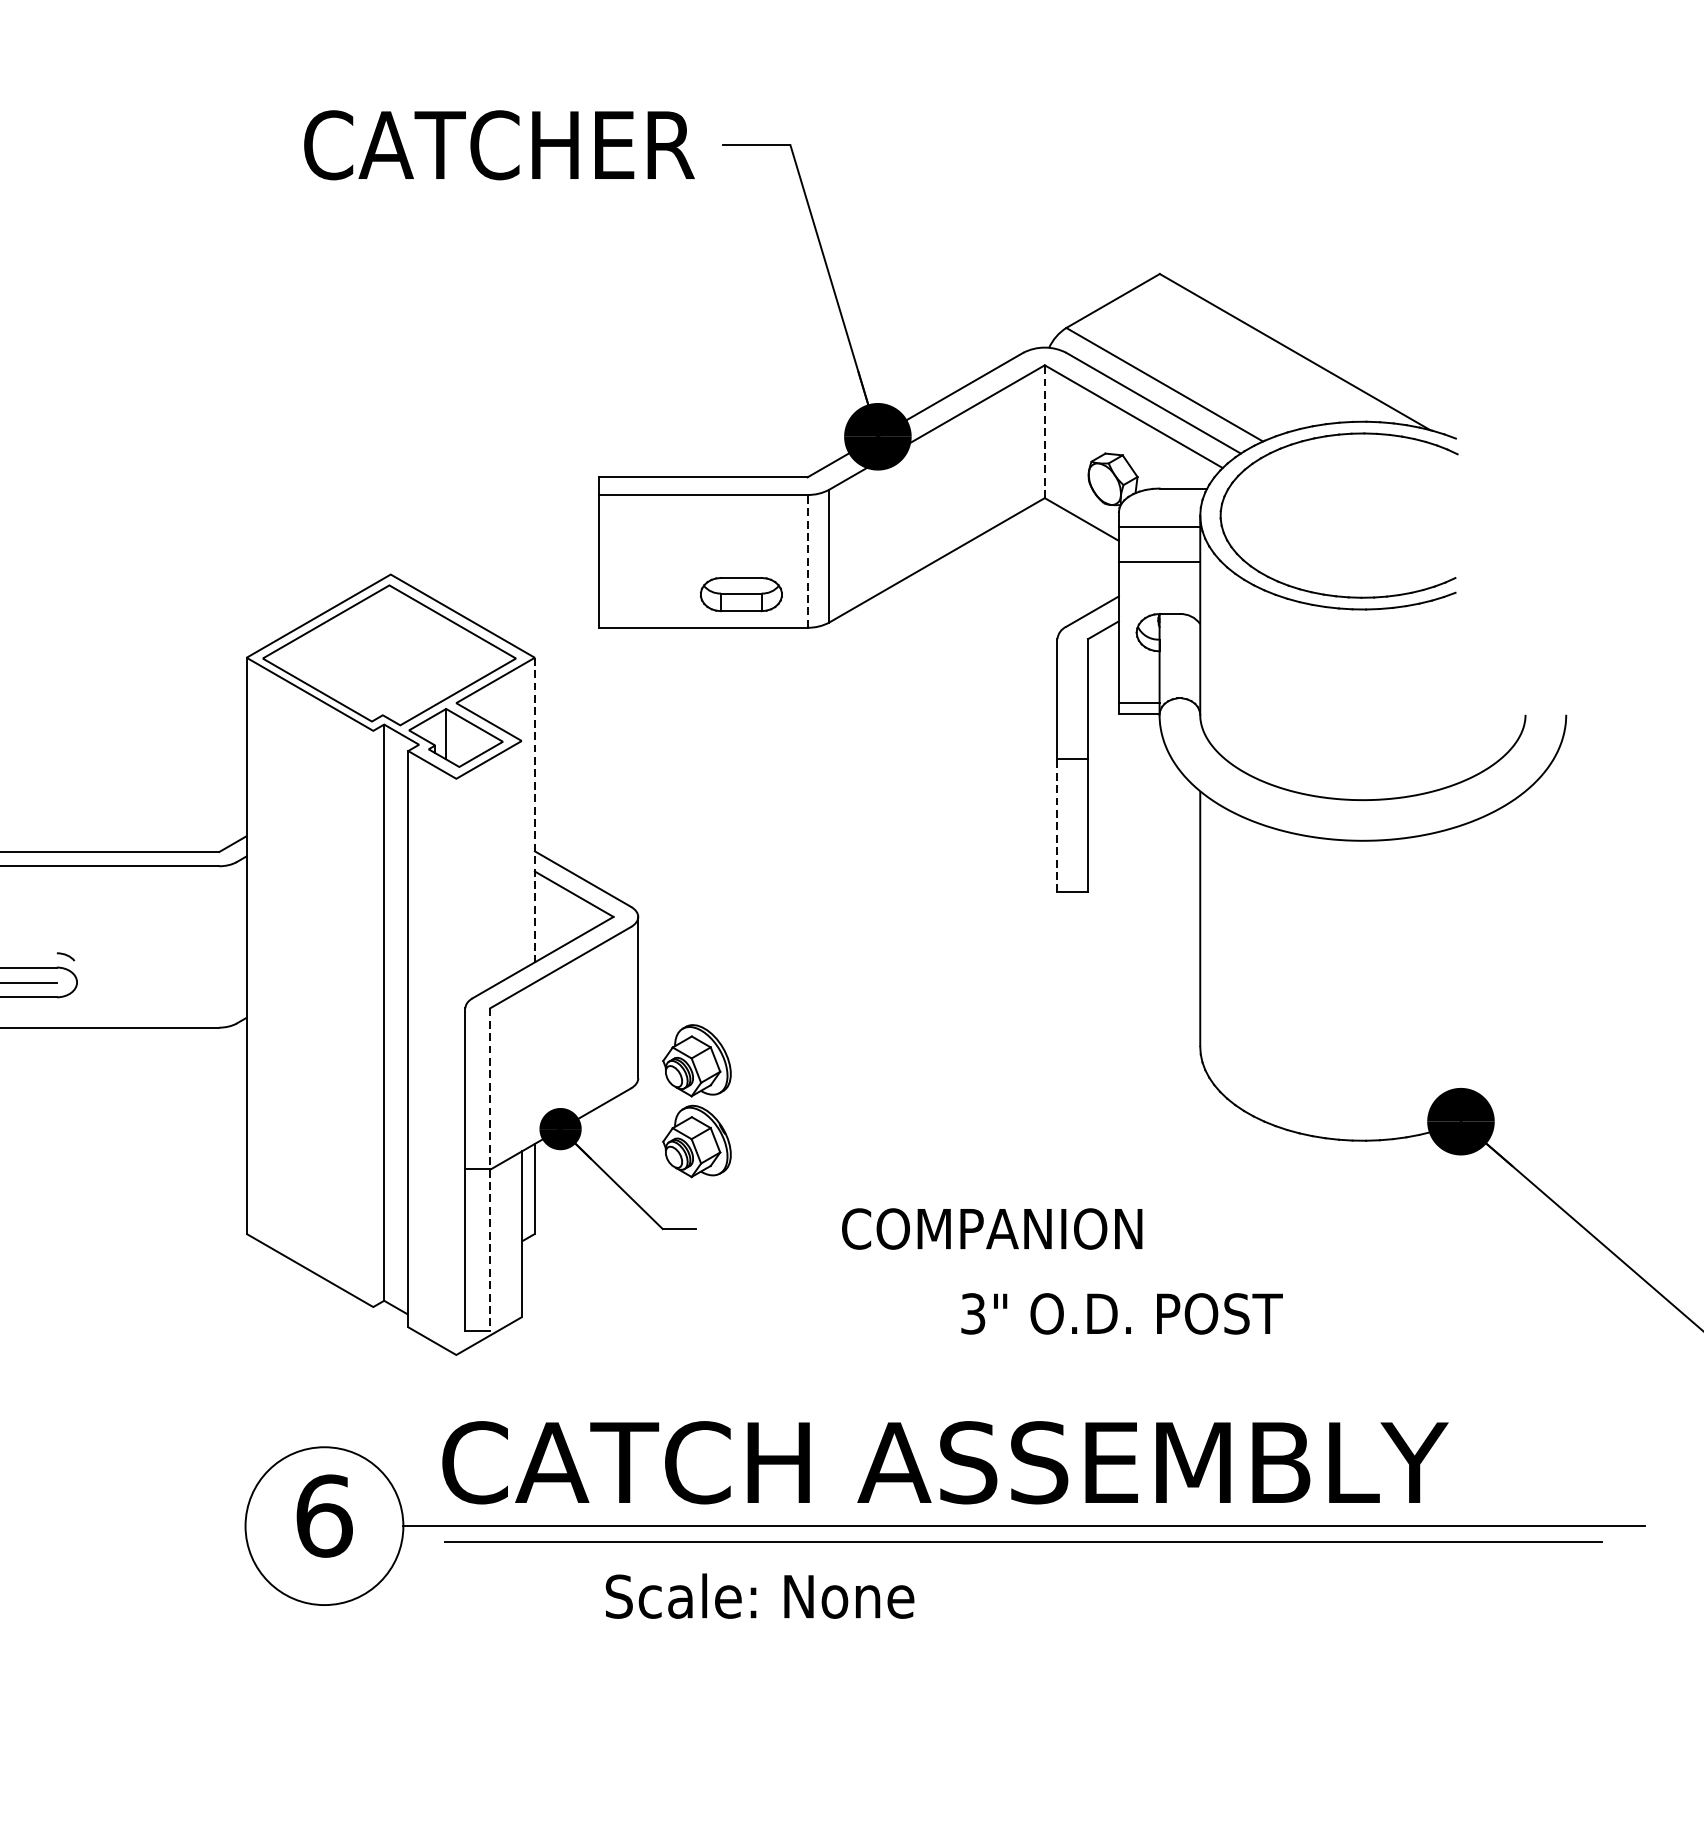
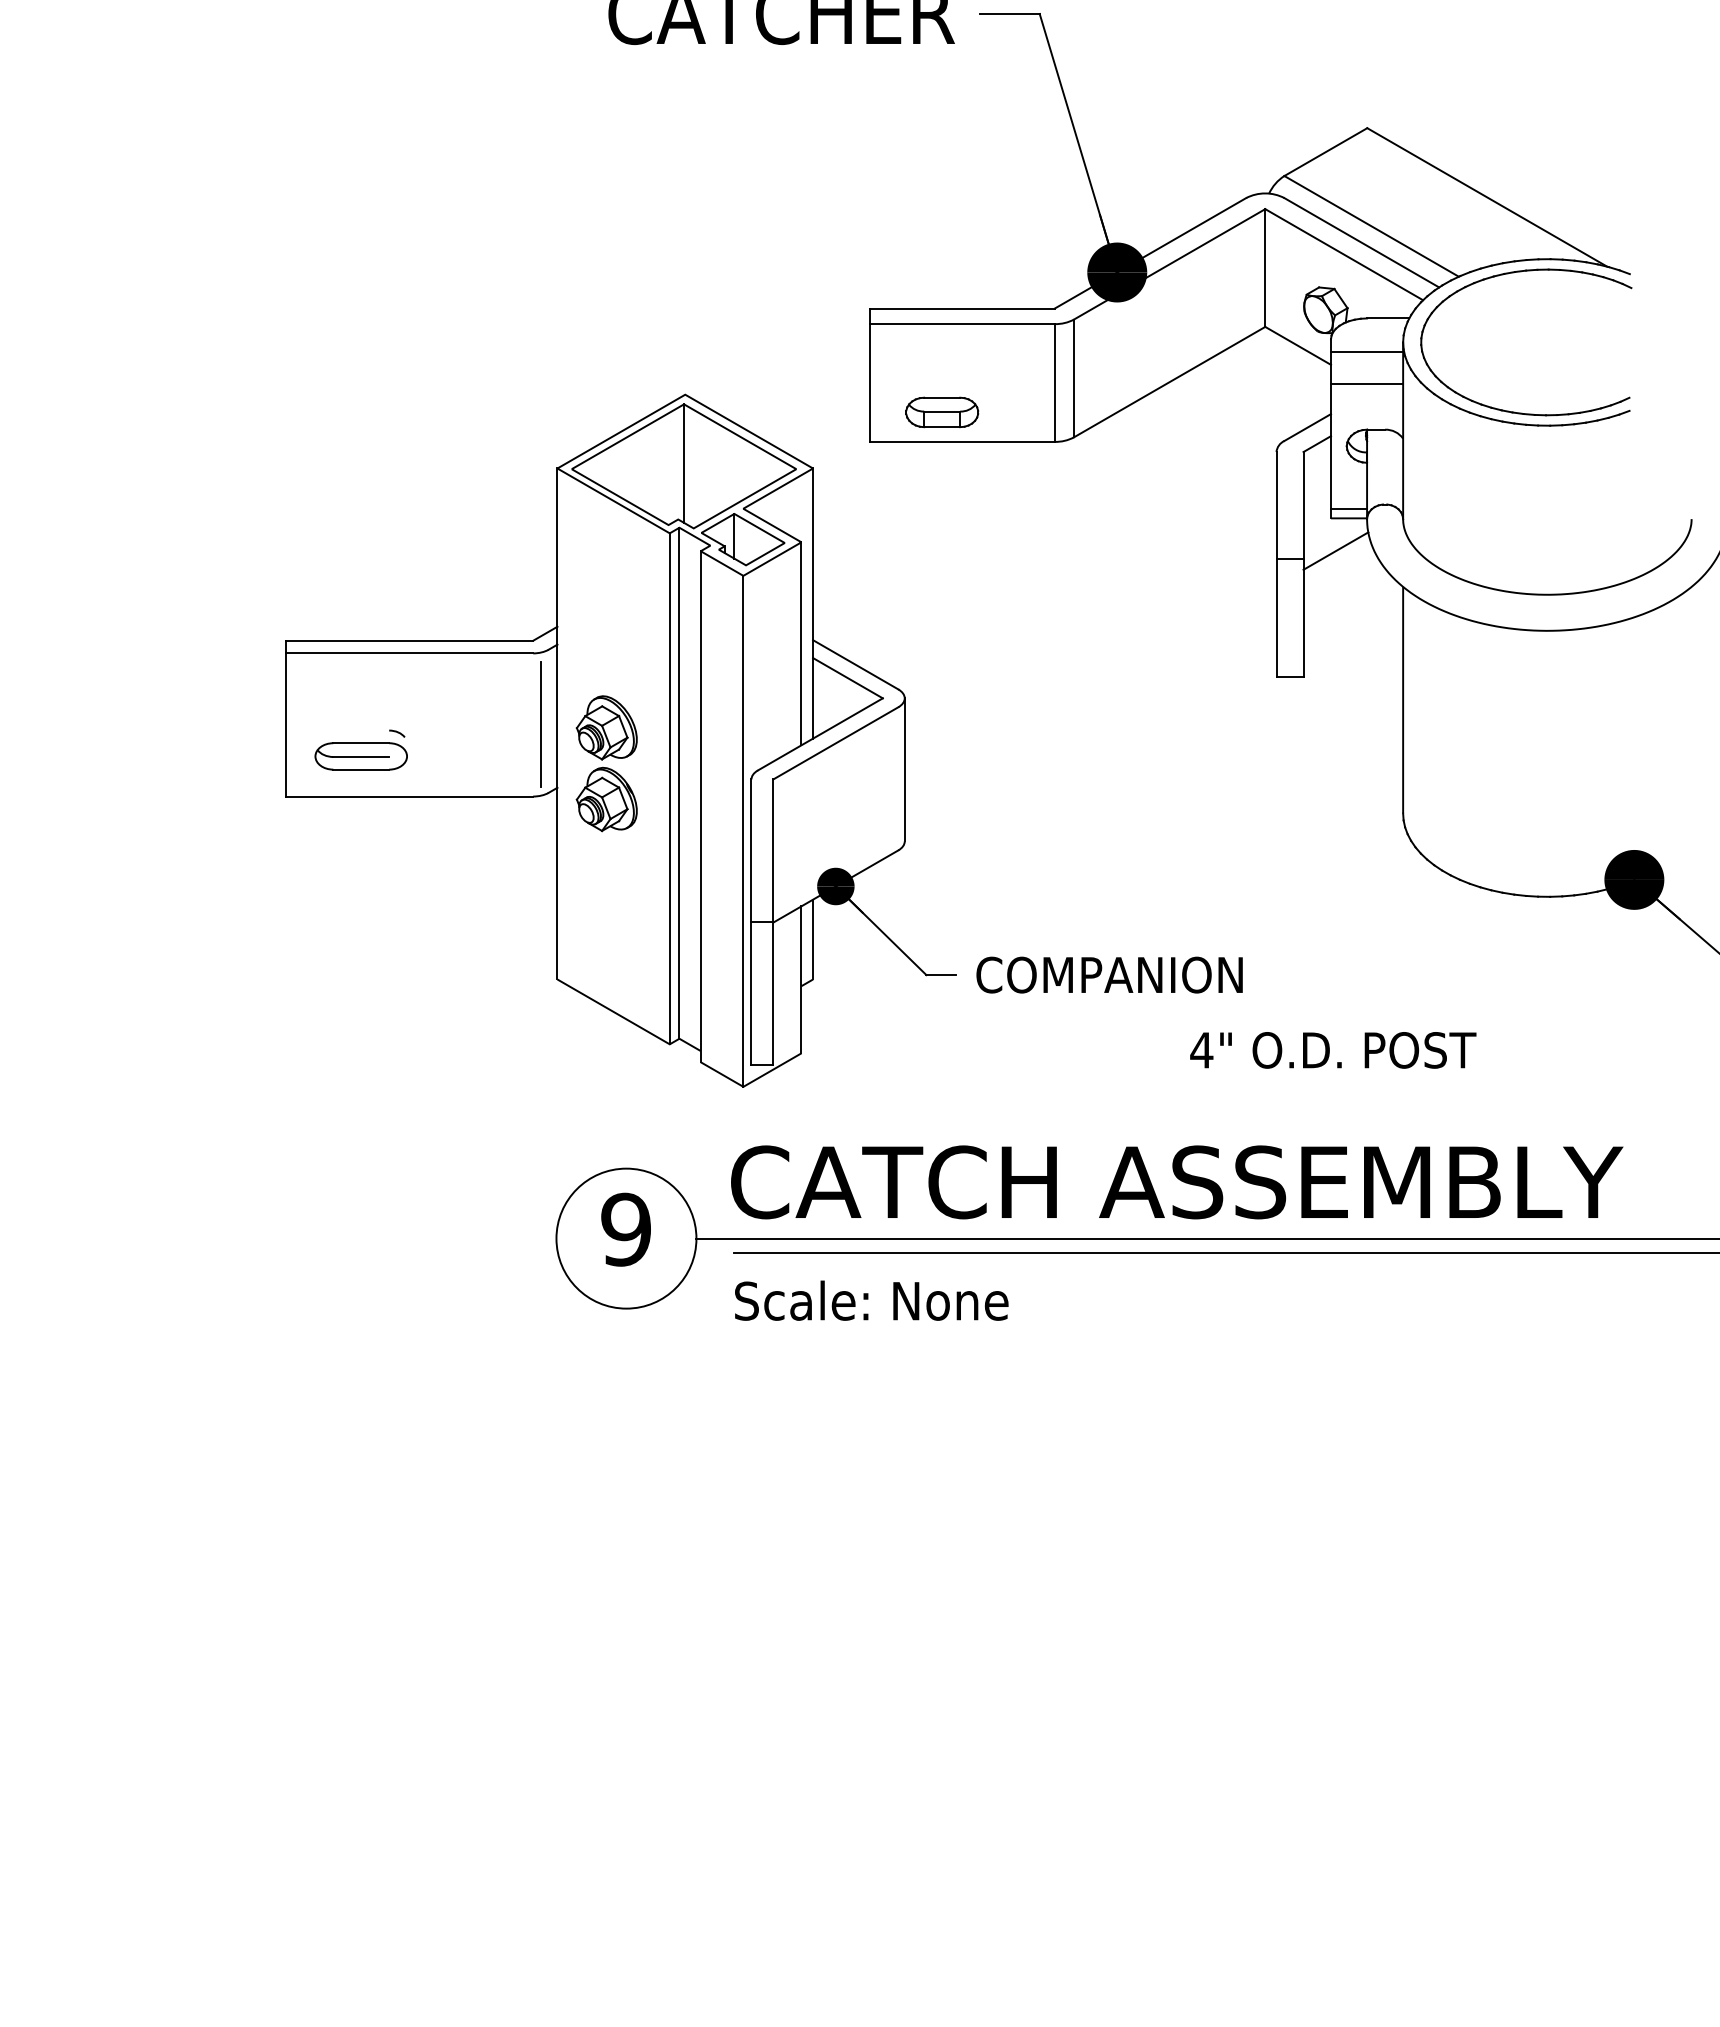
line: (1045, 432) -> (1265, 268), dashed -> solid
line: (807, 561) -> (1054, 383), dashed -> solid
part: (741, 594) -> (942, 412), moved
line: (389, 652) -> (684, 463), added
line: (1123, 750) -> (1335, 550), added
line: (535, 811) -> (813, 604), dashed -> solid
line: (1057, 825) -> (1276, 617), dashed -> solid
line: (521, 855) -> (801, 643), added
line: (228, 946) -> (541, 724), added
line: (372, 1018) -> (669, 788), added
line: (456, 1065) -> (743, 830), added
part: (696, 1100) -> (606, 763), moved
line: (490, 1169) -> (773, 922), dashed -> solid
text: (992, 1228) -> (1109, 974), moved
text: (972, 1314) -> (1201, 1050), 3" -> 4"
text: (324, 1515) -> (626, 1229), 6 -> 9
text: (759, 1595) -> (871, 1300), moved

